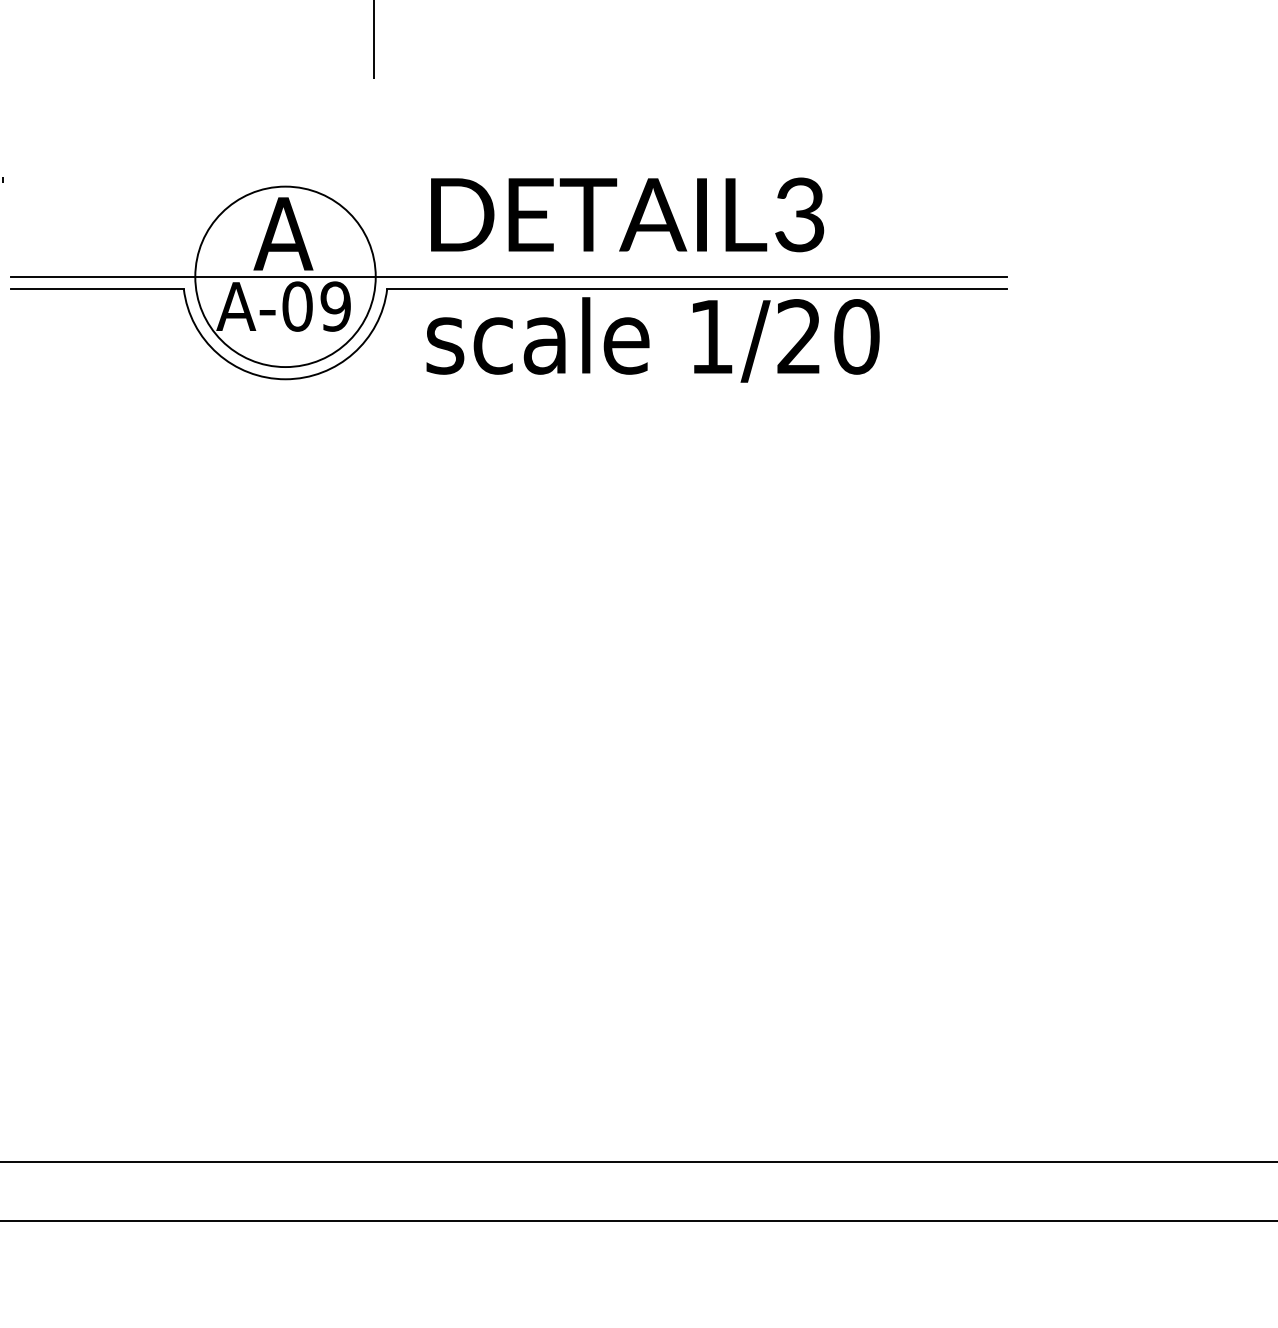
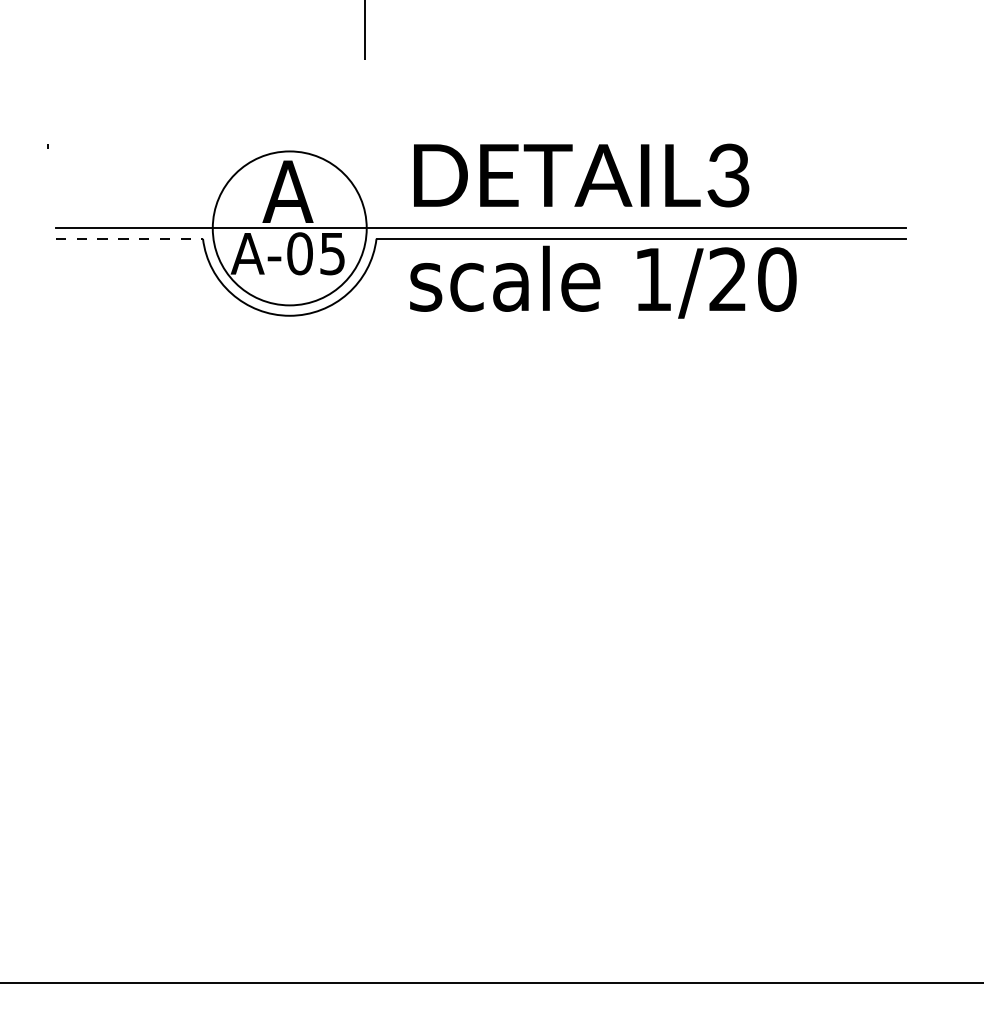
line: (98, 289) -> (130, 239), solid -> dashed
text: (335, 306) -> (332, 253), A-09 -> A-05

